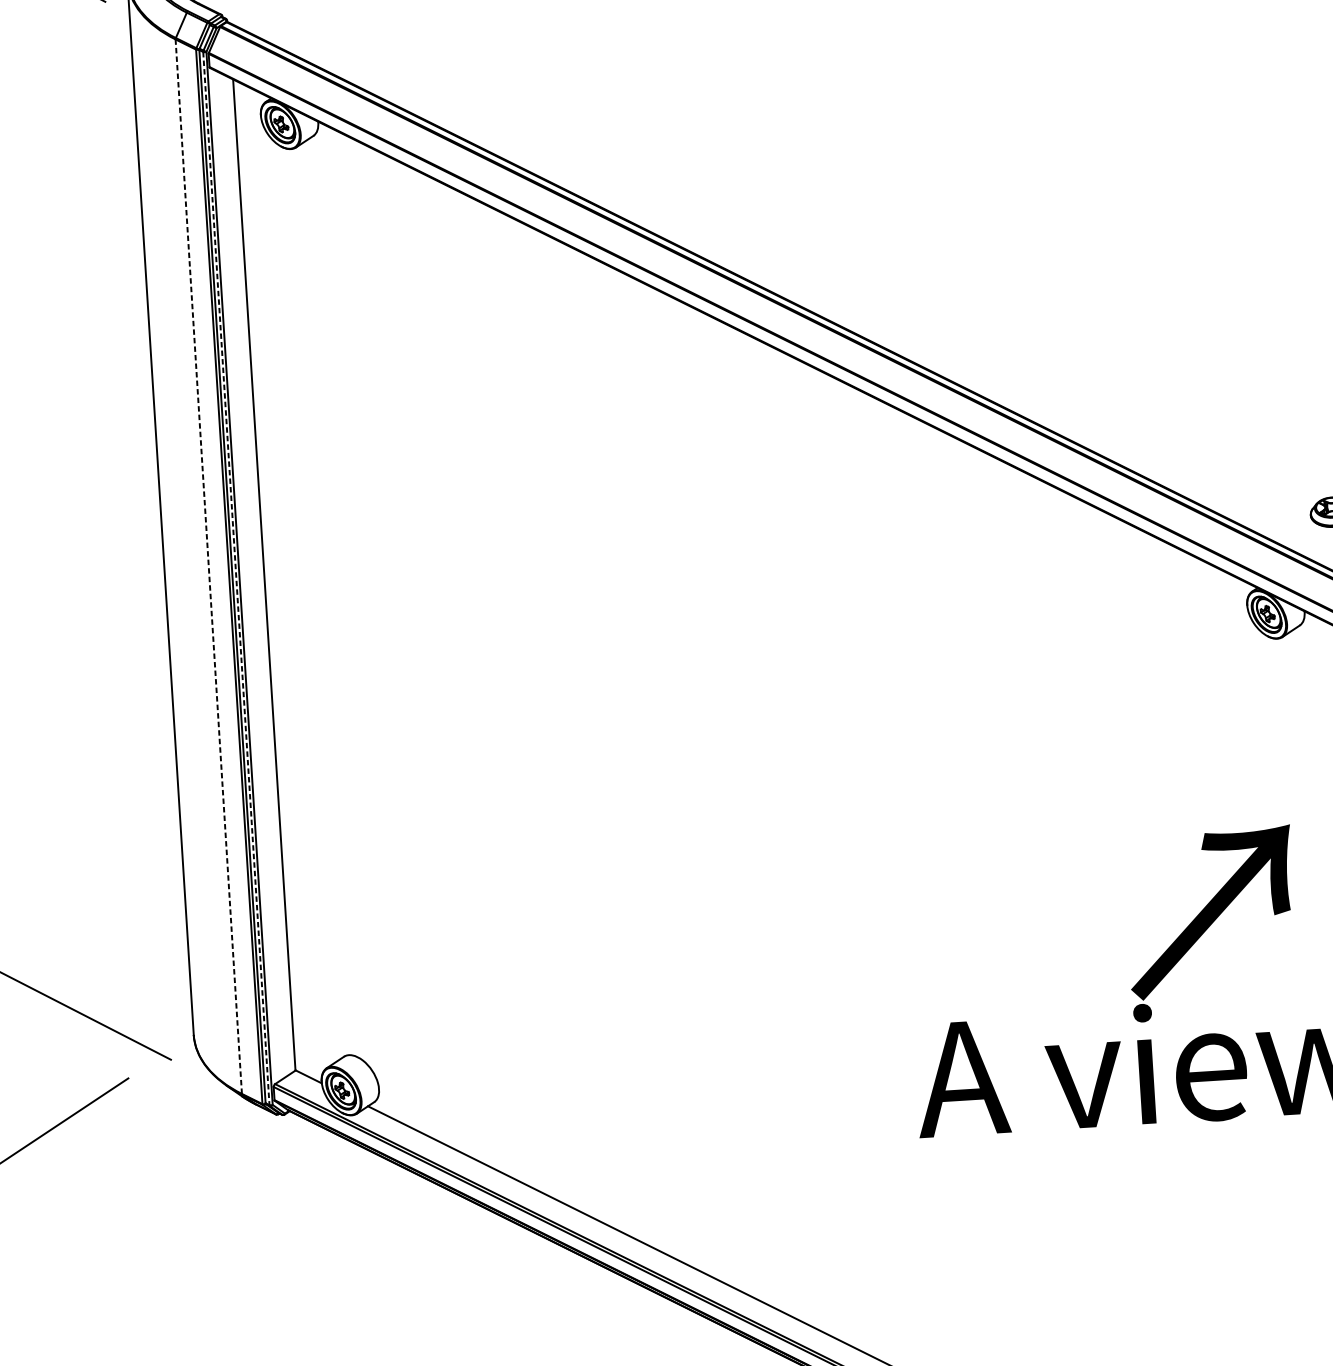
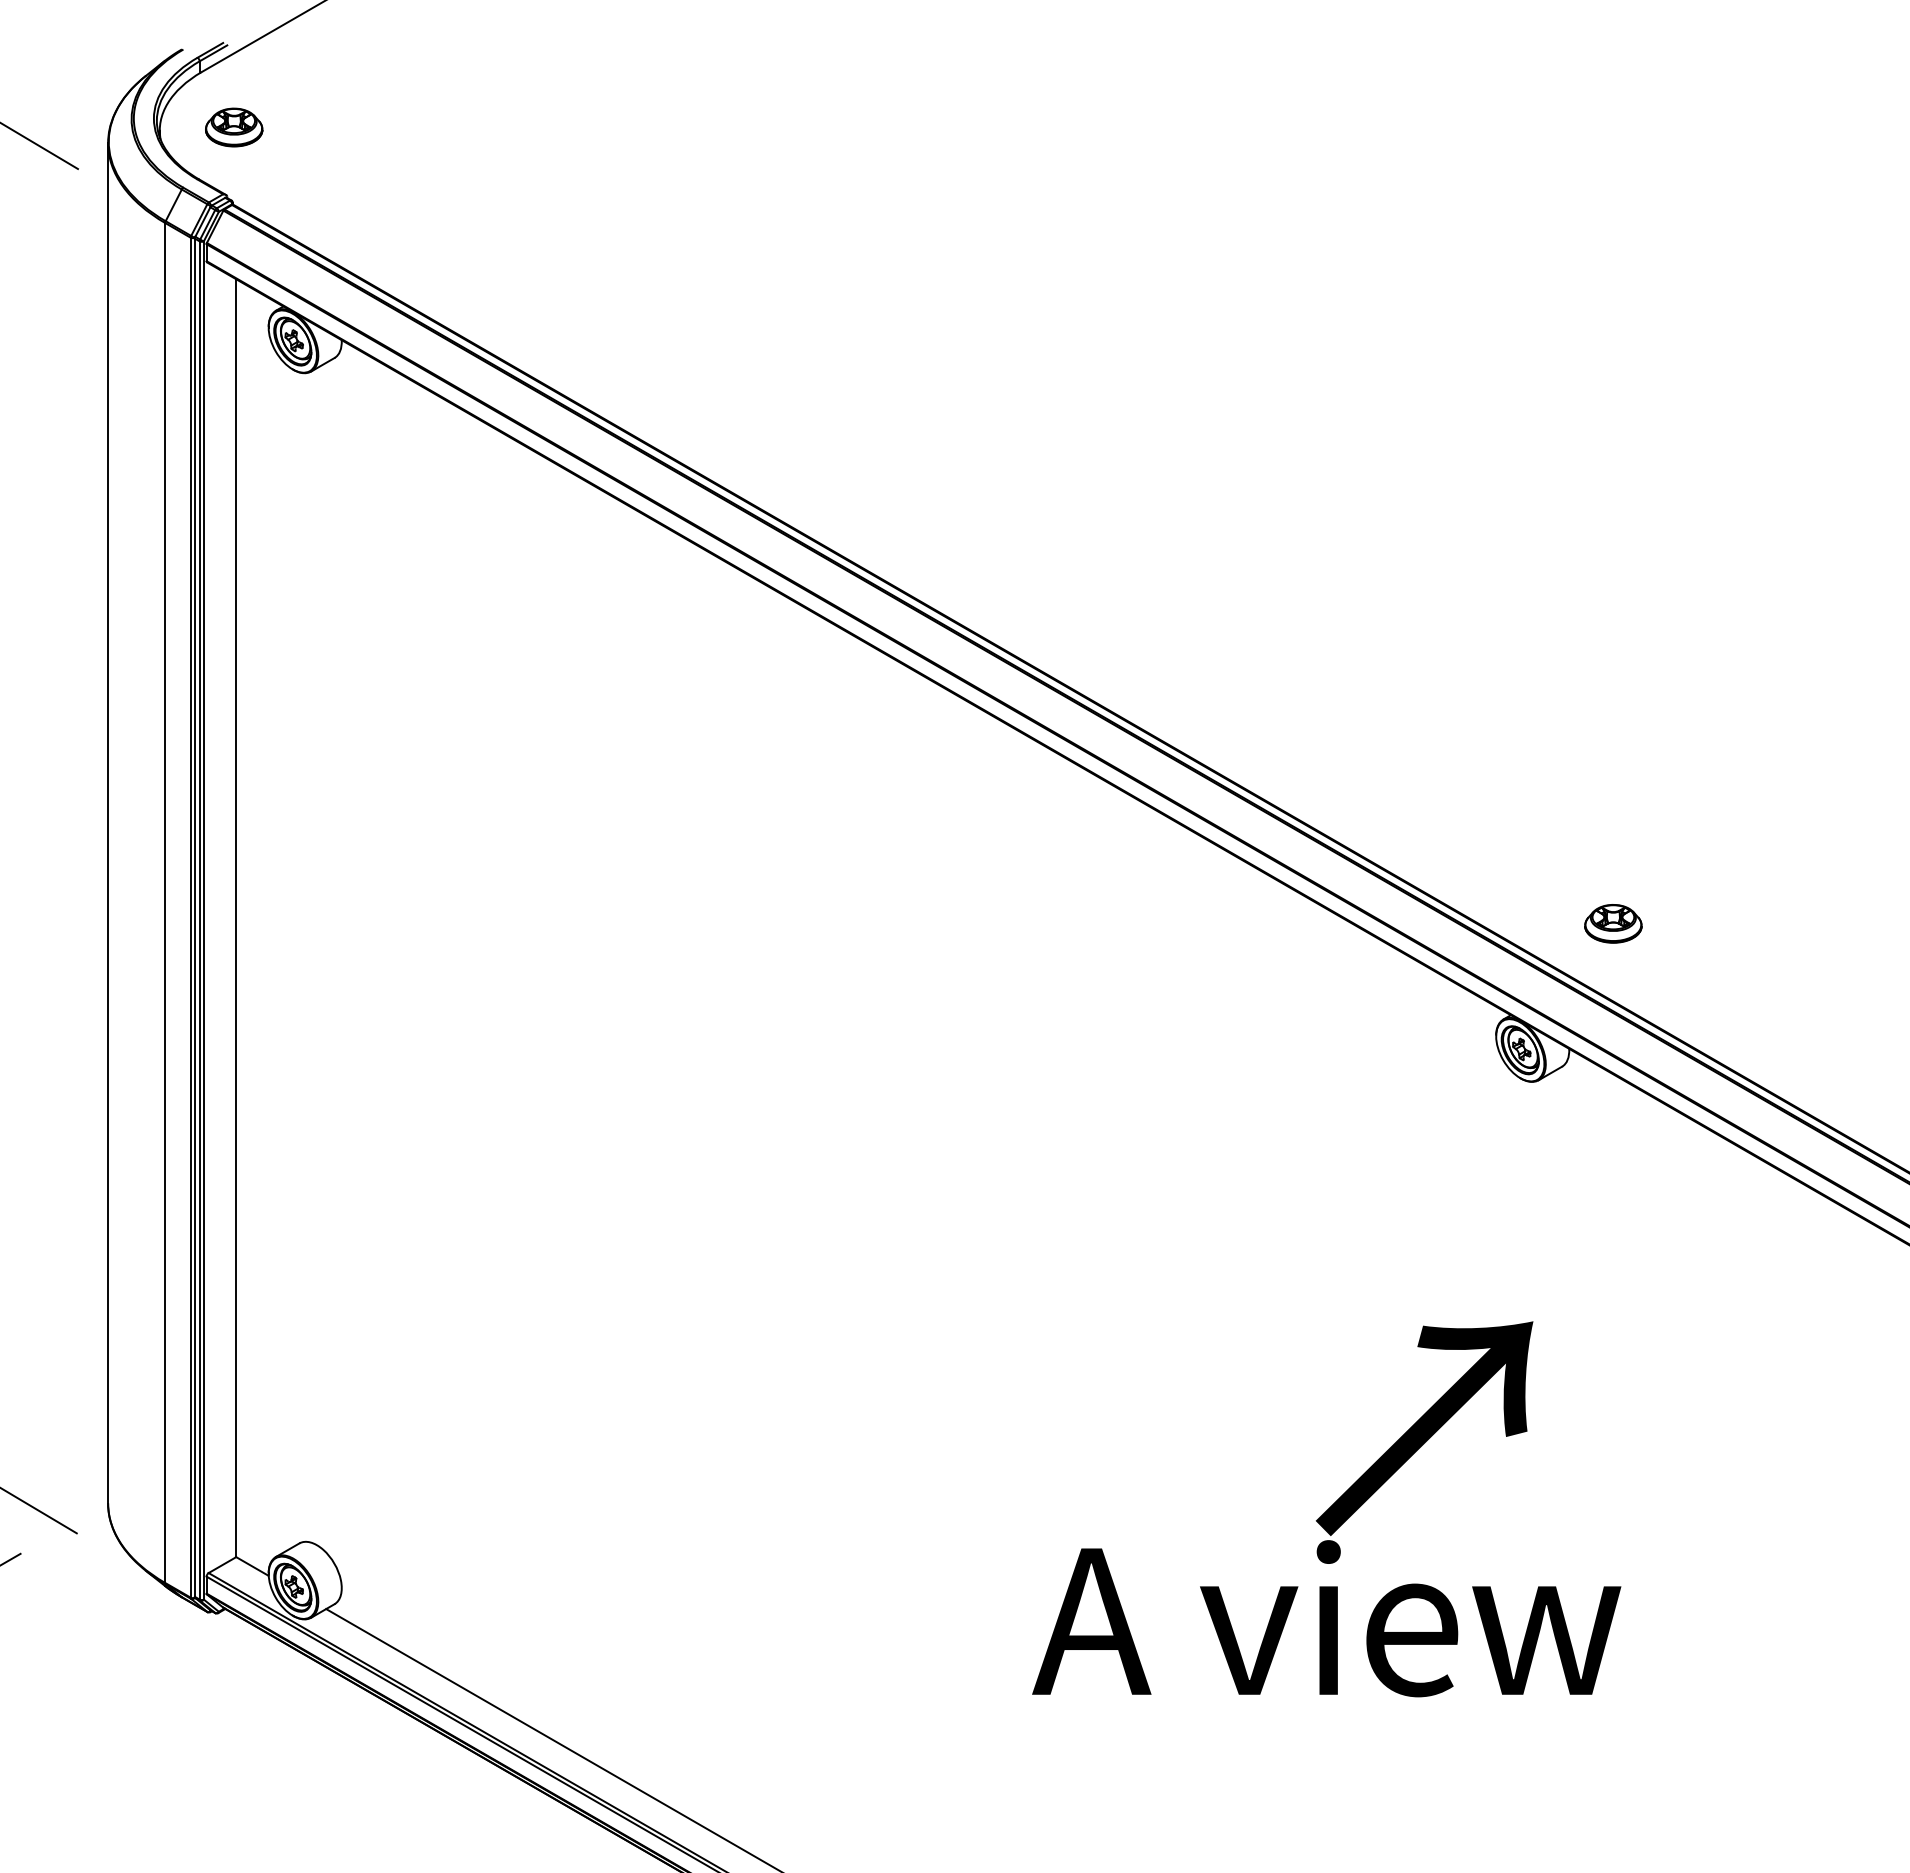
line: (208, 566) -> (165, 902), dashed -> solid
line: (236, 579) -> (199, 921), dashed -> solid

